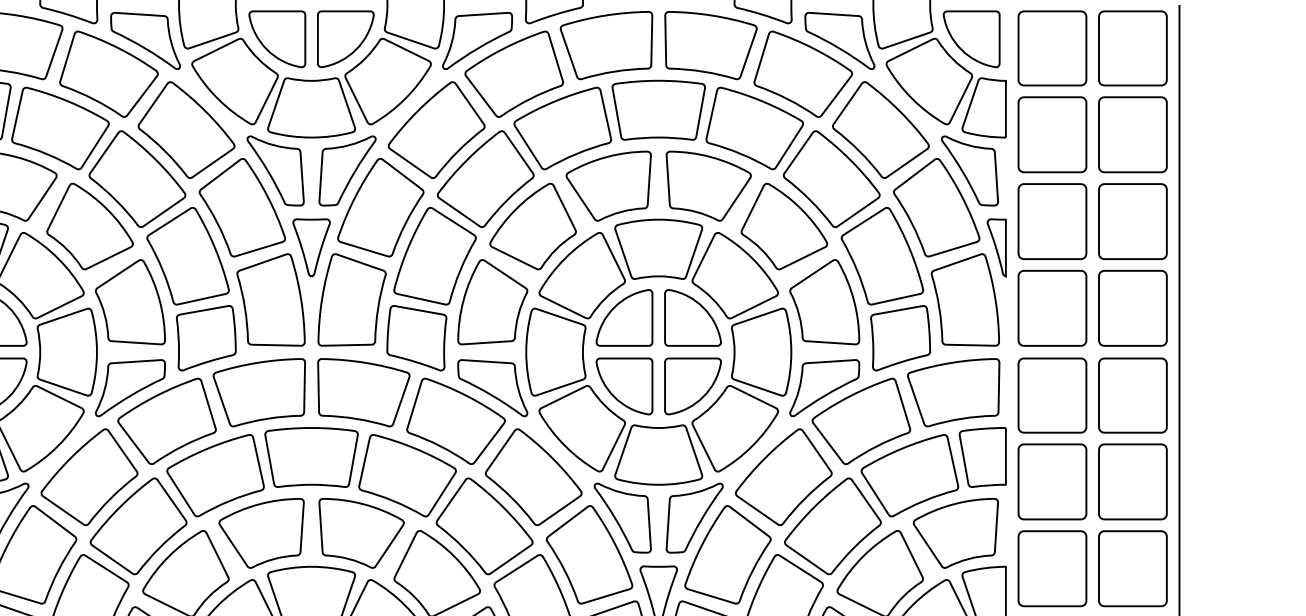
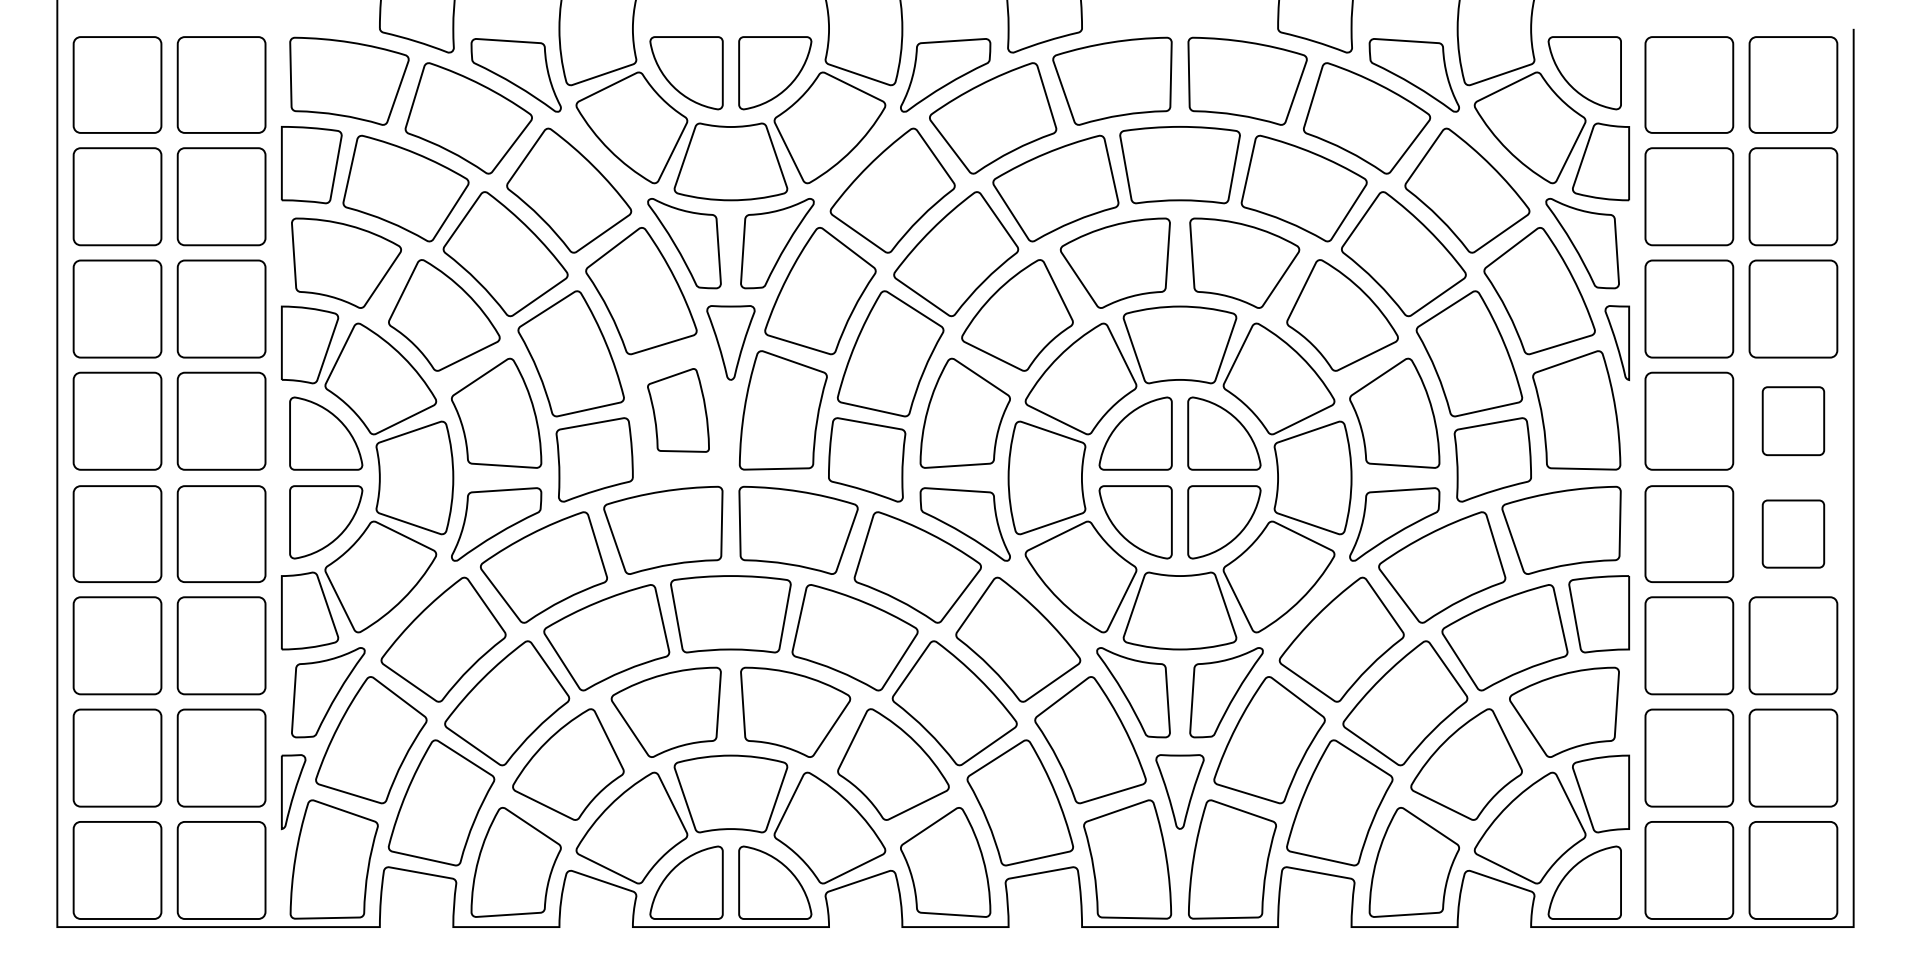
part: (271, 300) -> (678, 410), size x0.7
part: (1132, 307) -> (1793, 420), size x0.7
part: (1132, 395) -> (1793, 533), size x0.7

